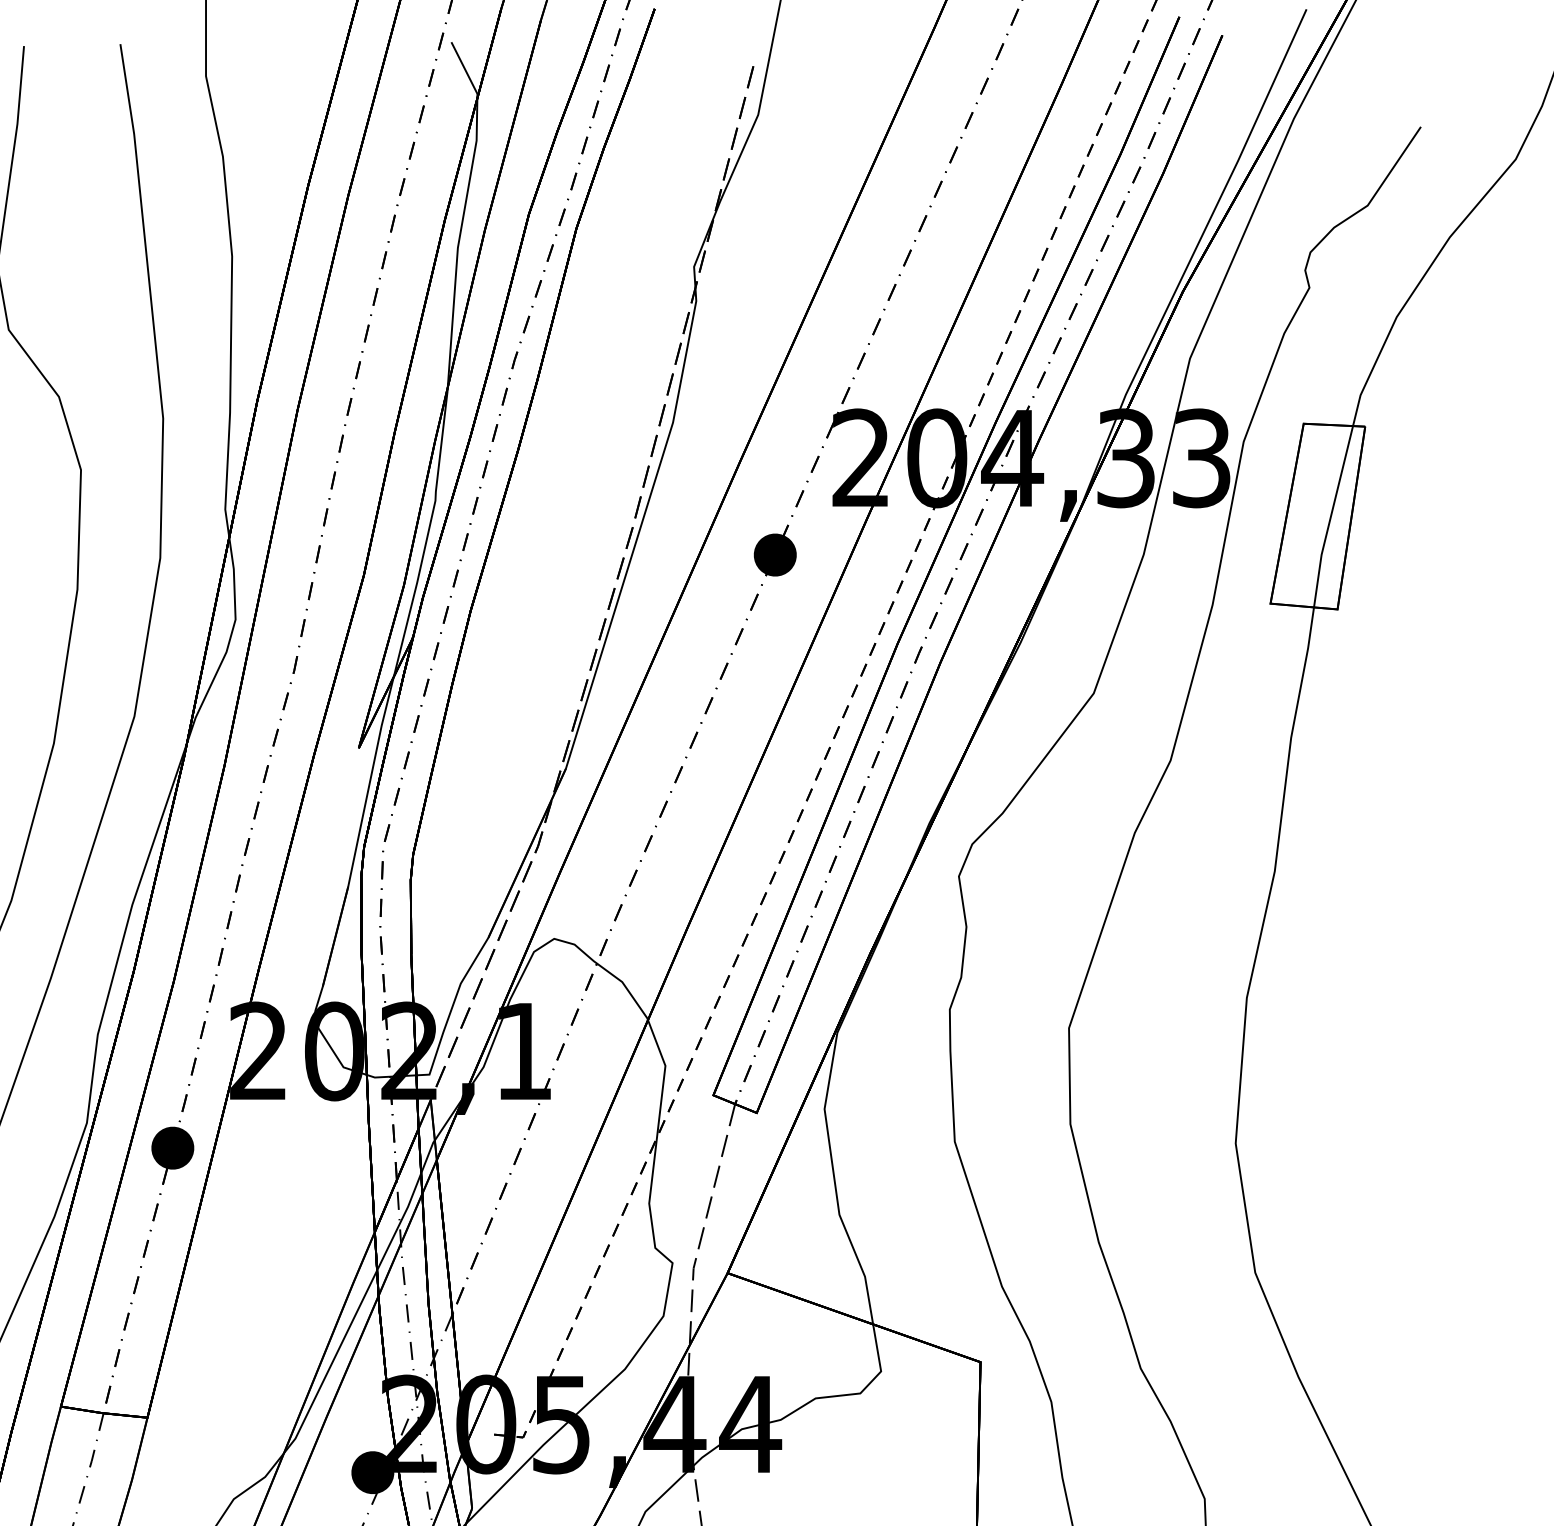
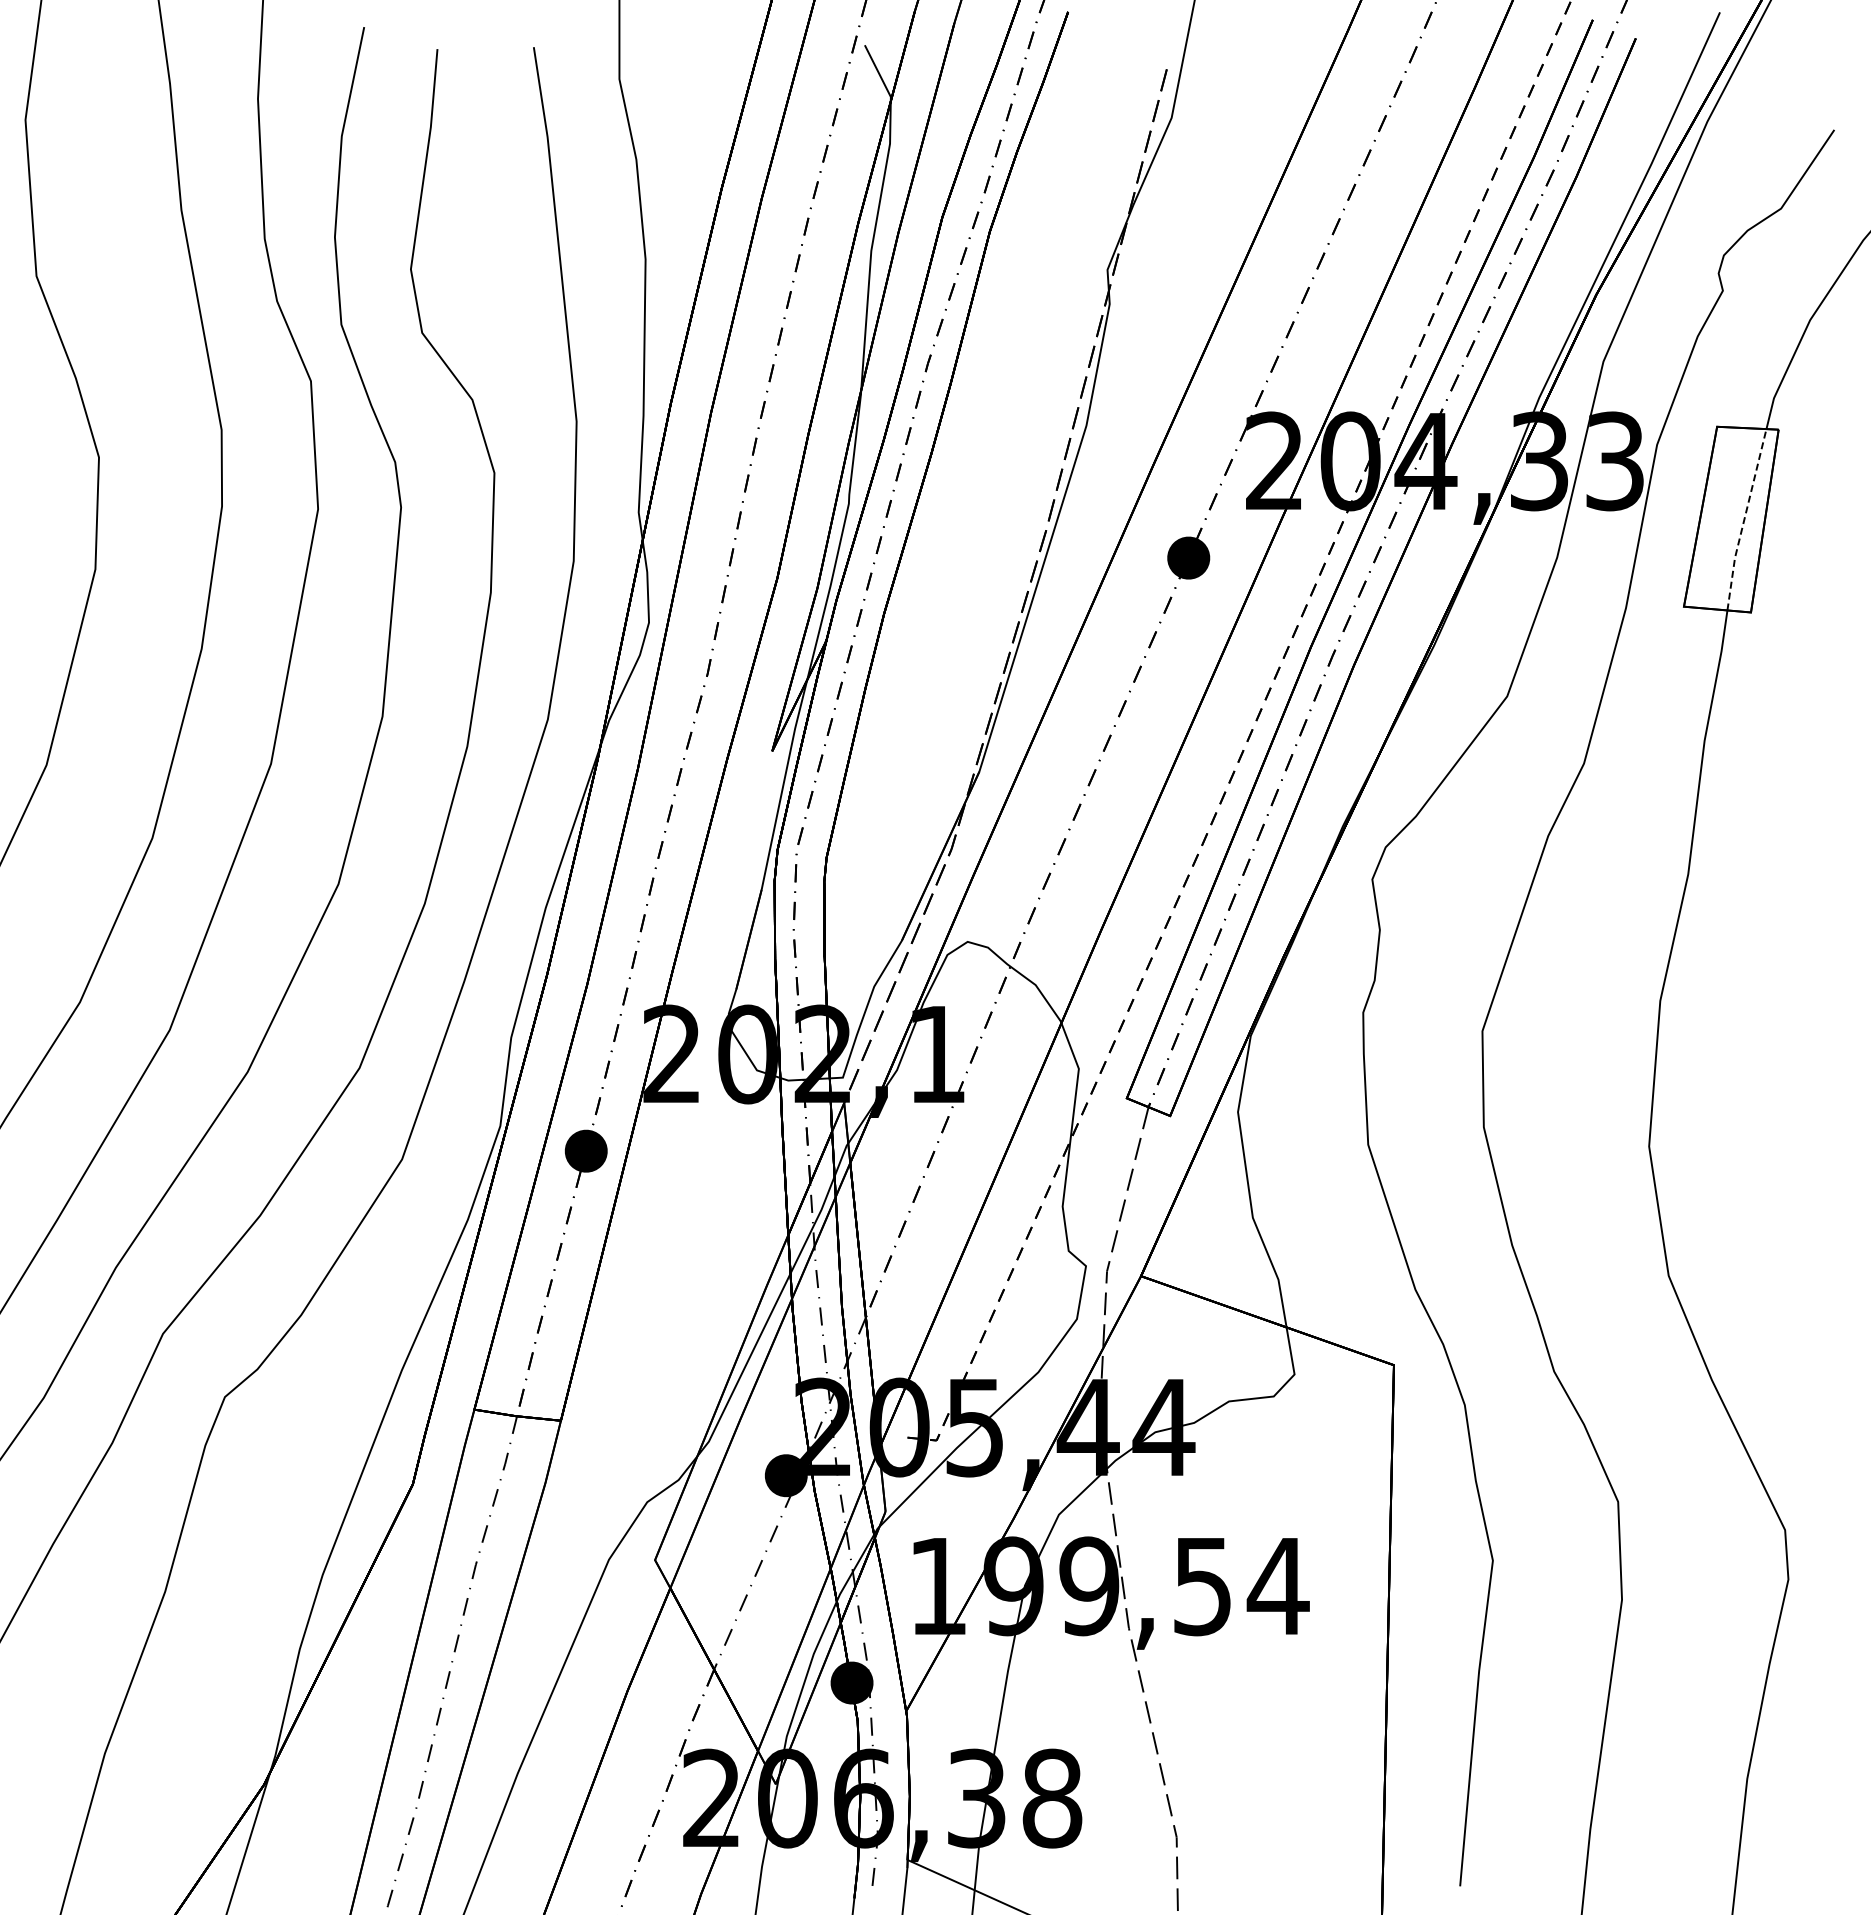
line: (1331, 517) -> (1744, 520), solid -> dashed

